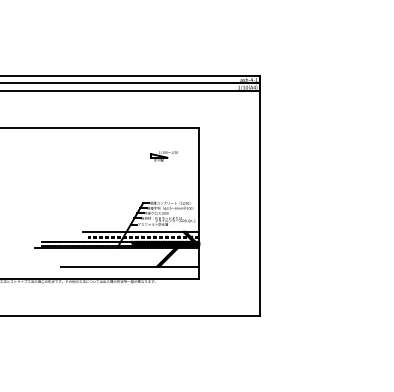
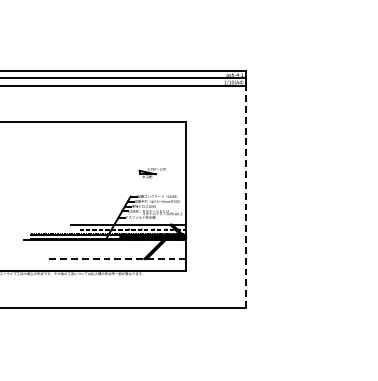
part: (164, 156) -> (152, 173), moved
line: (259, 195) -> (245, 188), solid -> dashed
line: (130, 266) -> (118, 258), solid -> dashed

